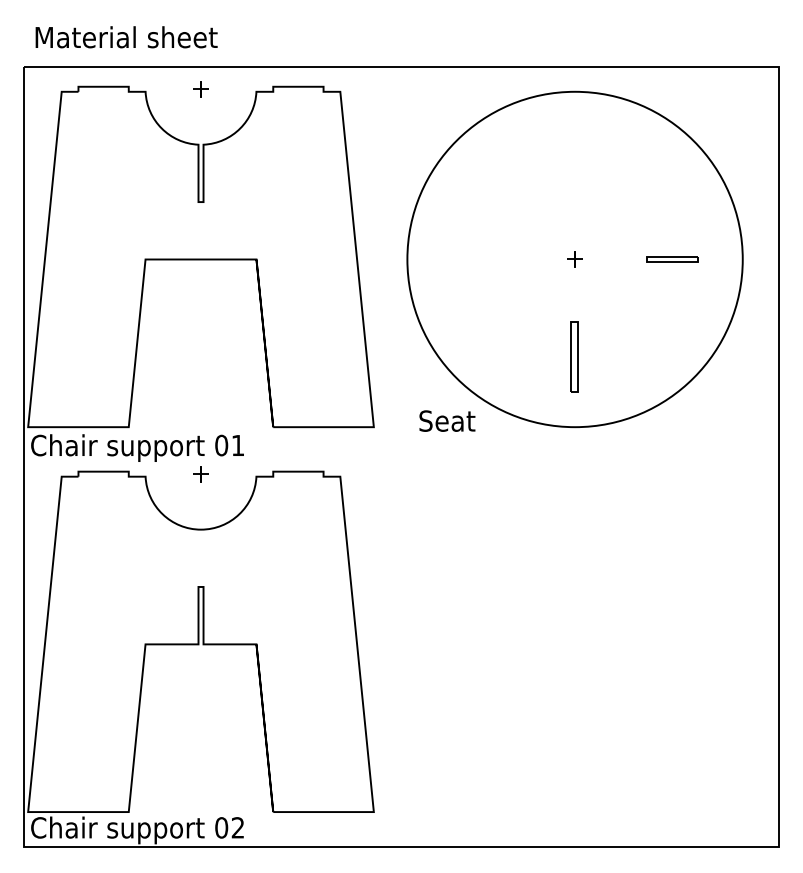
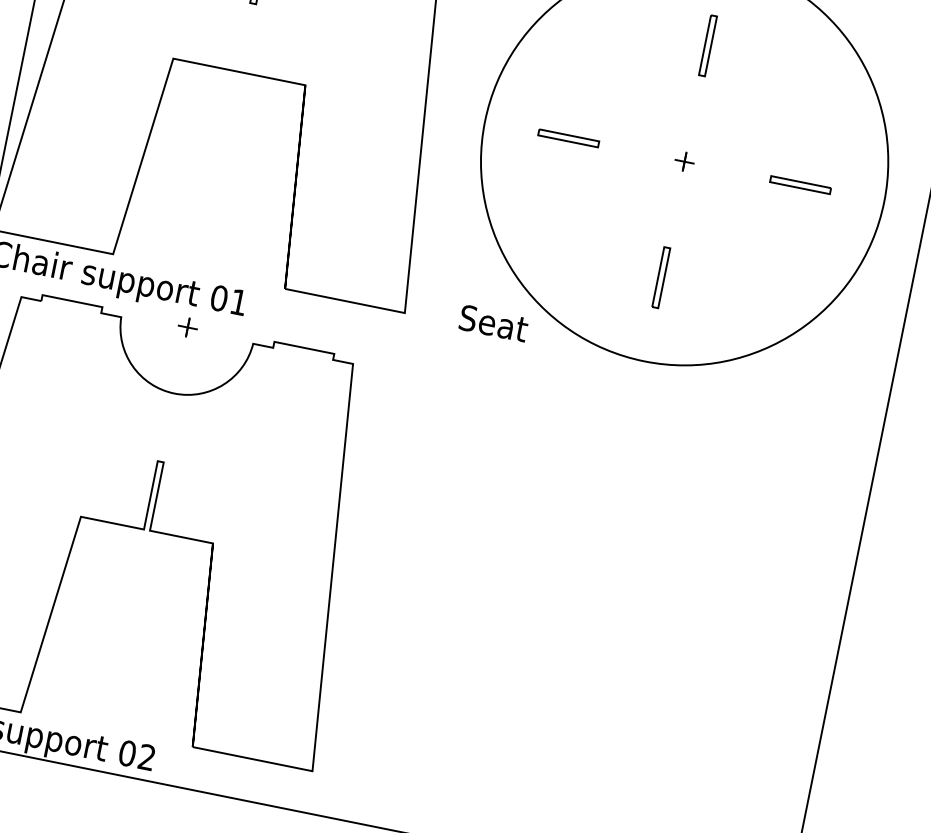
part: (575, 161) -> (708, 45), added
part: (477, 259) -> (568, 138), added
part: (575, 356) -> (661, 277), size x0.71

